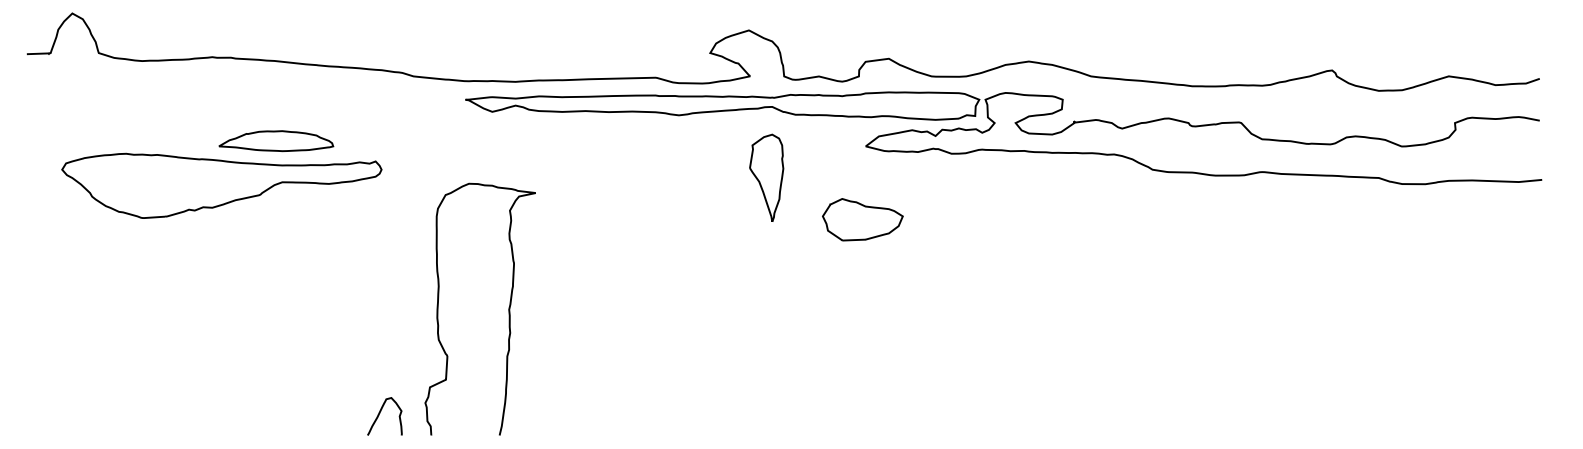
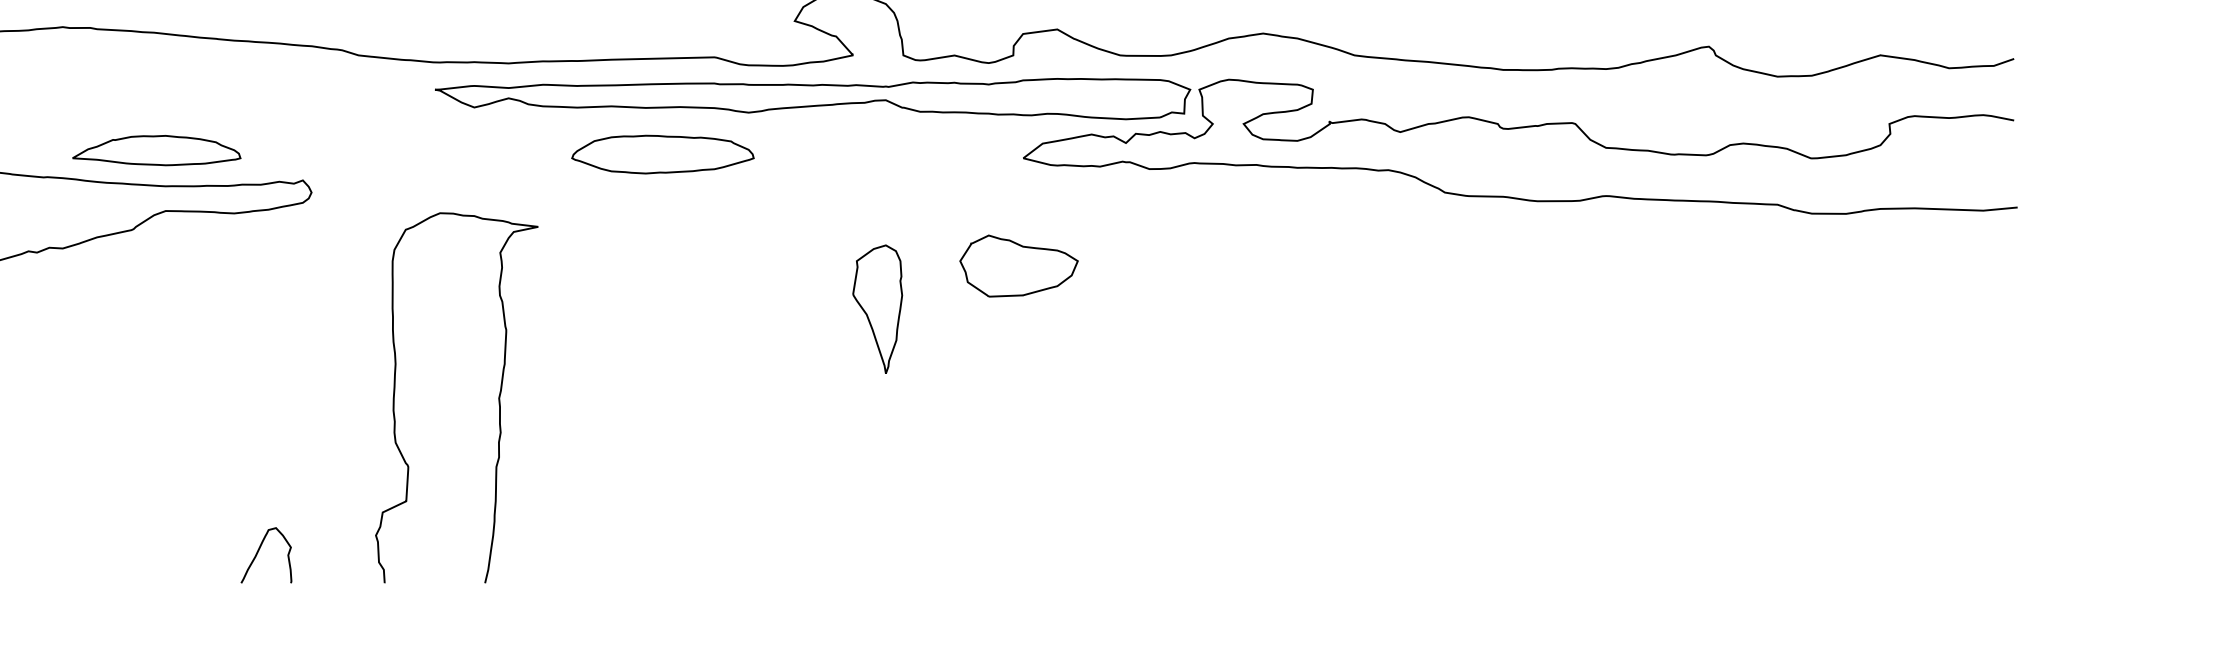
part: (620, 143) -> (662, 154), added
part: (766, 177) -> (877, 308), moved
curve: (380, 413) -> (260, 550), moved

